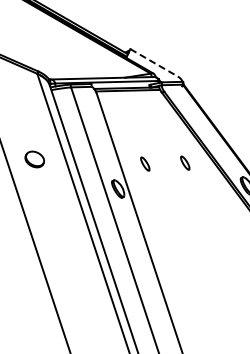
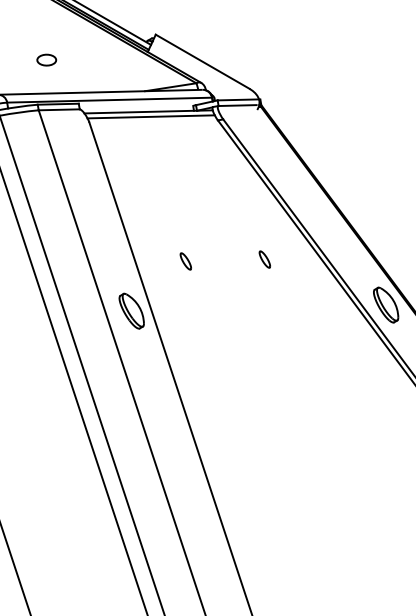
part: (74, 61) -> (45, 59), added
line: (154, 63) -> (203, 63), dashed -> solid
part: (185, 162) -> (264, 258), size x0.62
part: (145, 163) -> (185, 260), size x0.62

